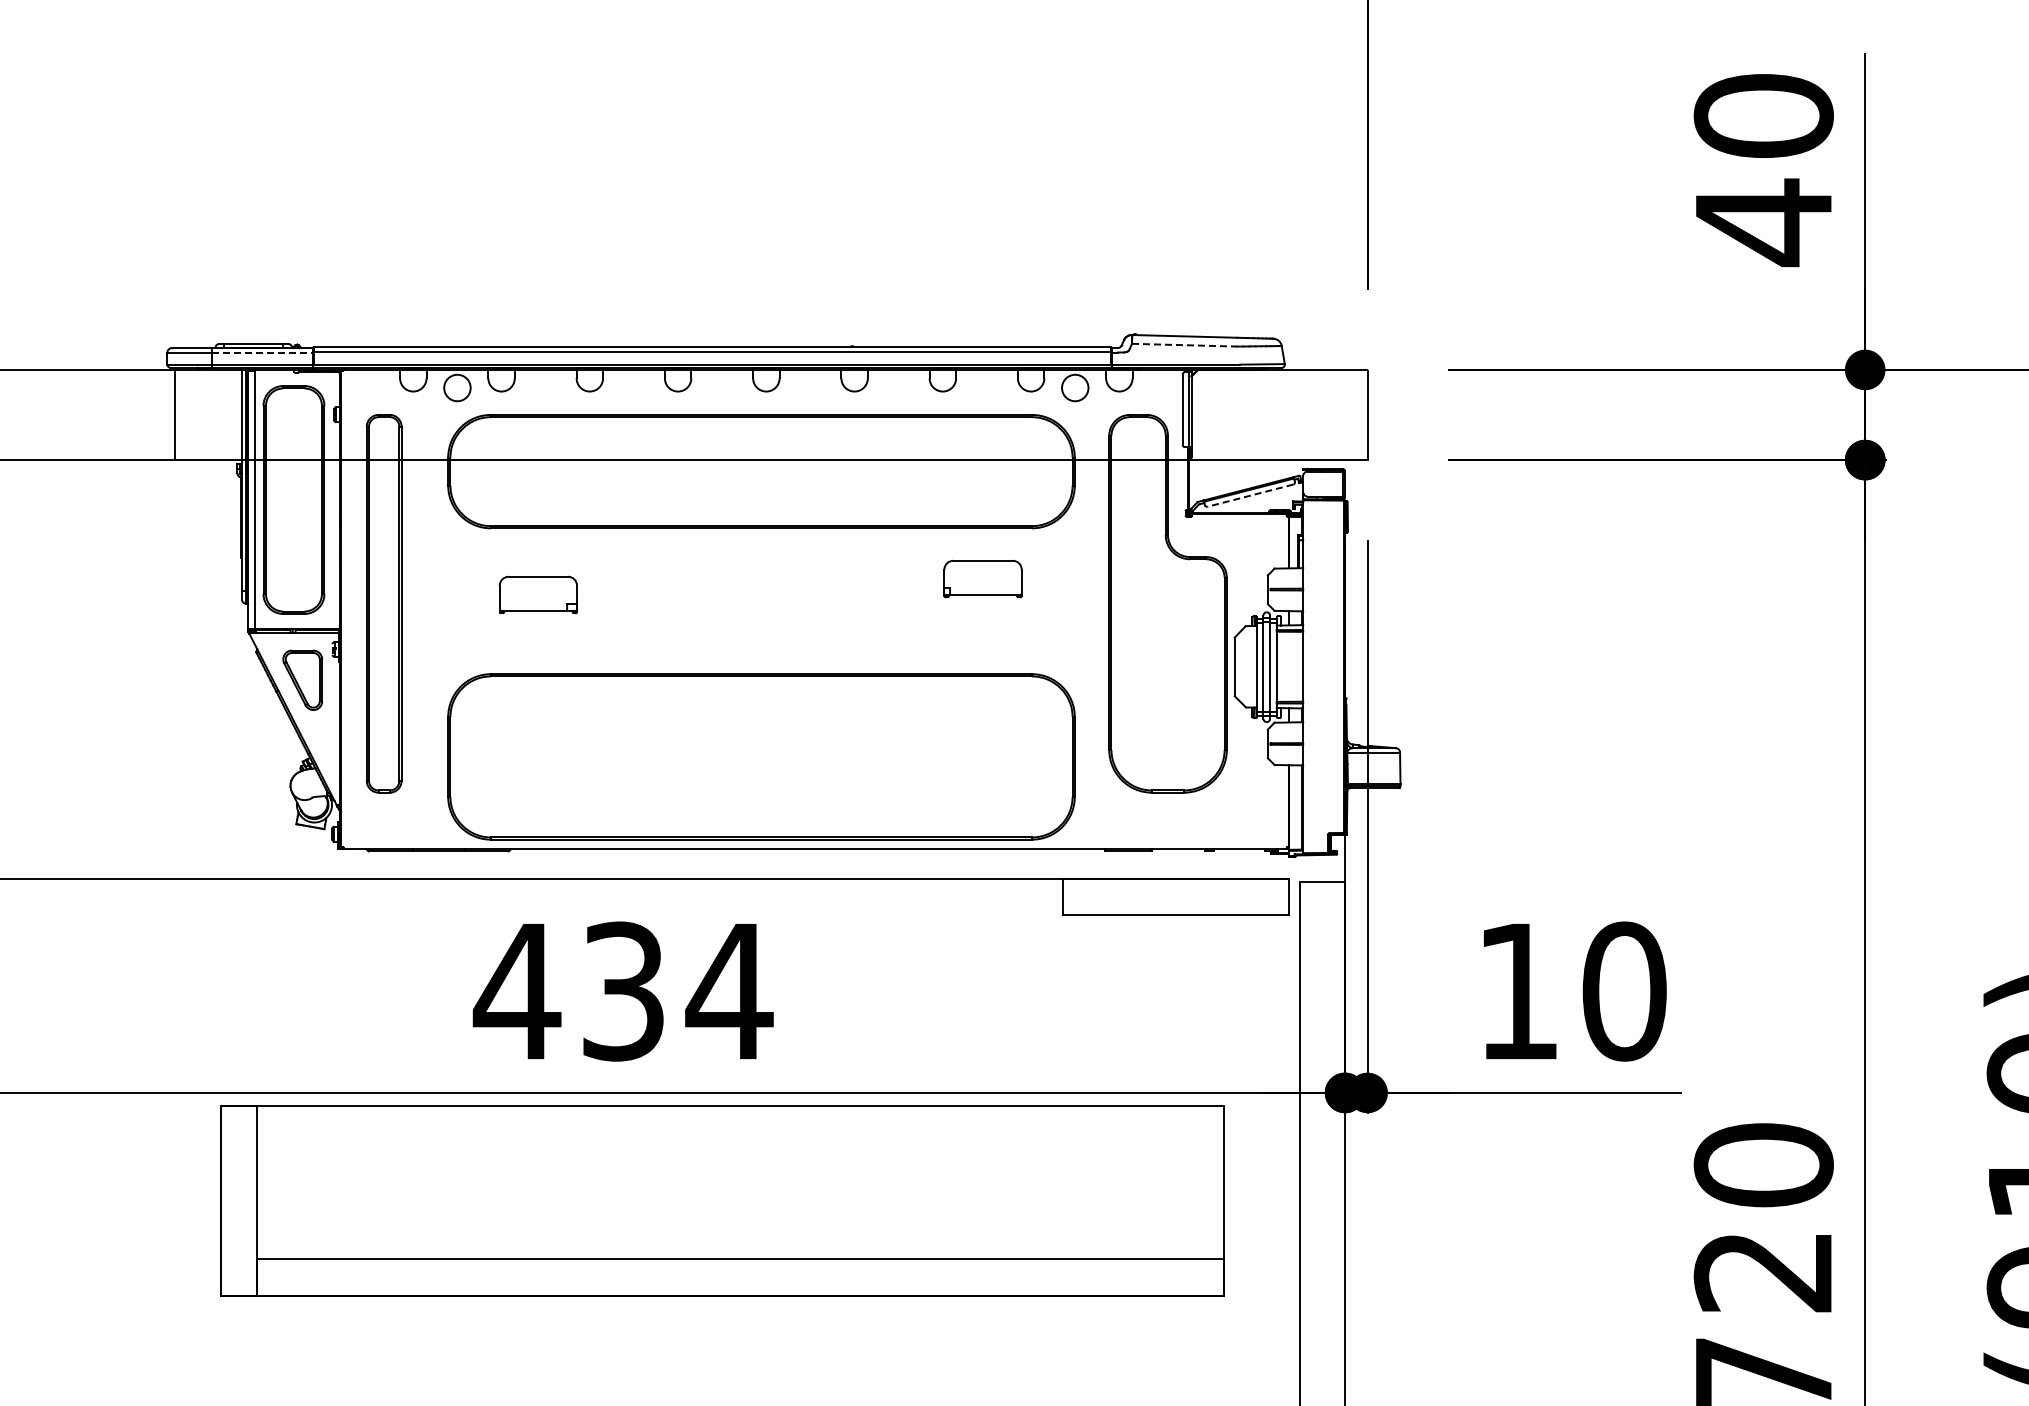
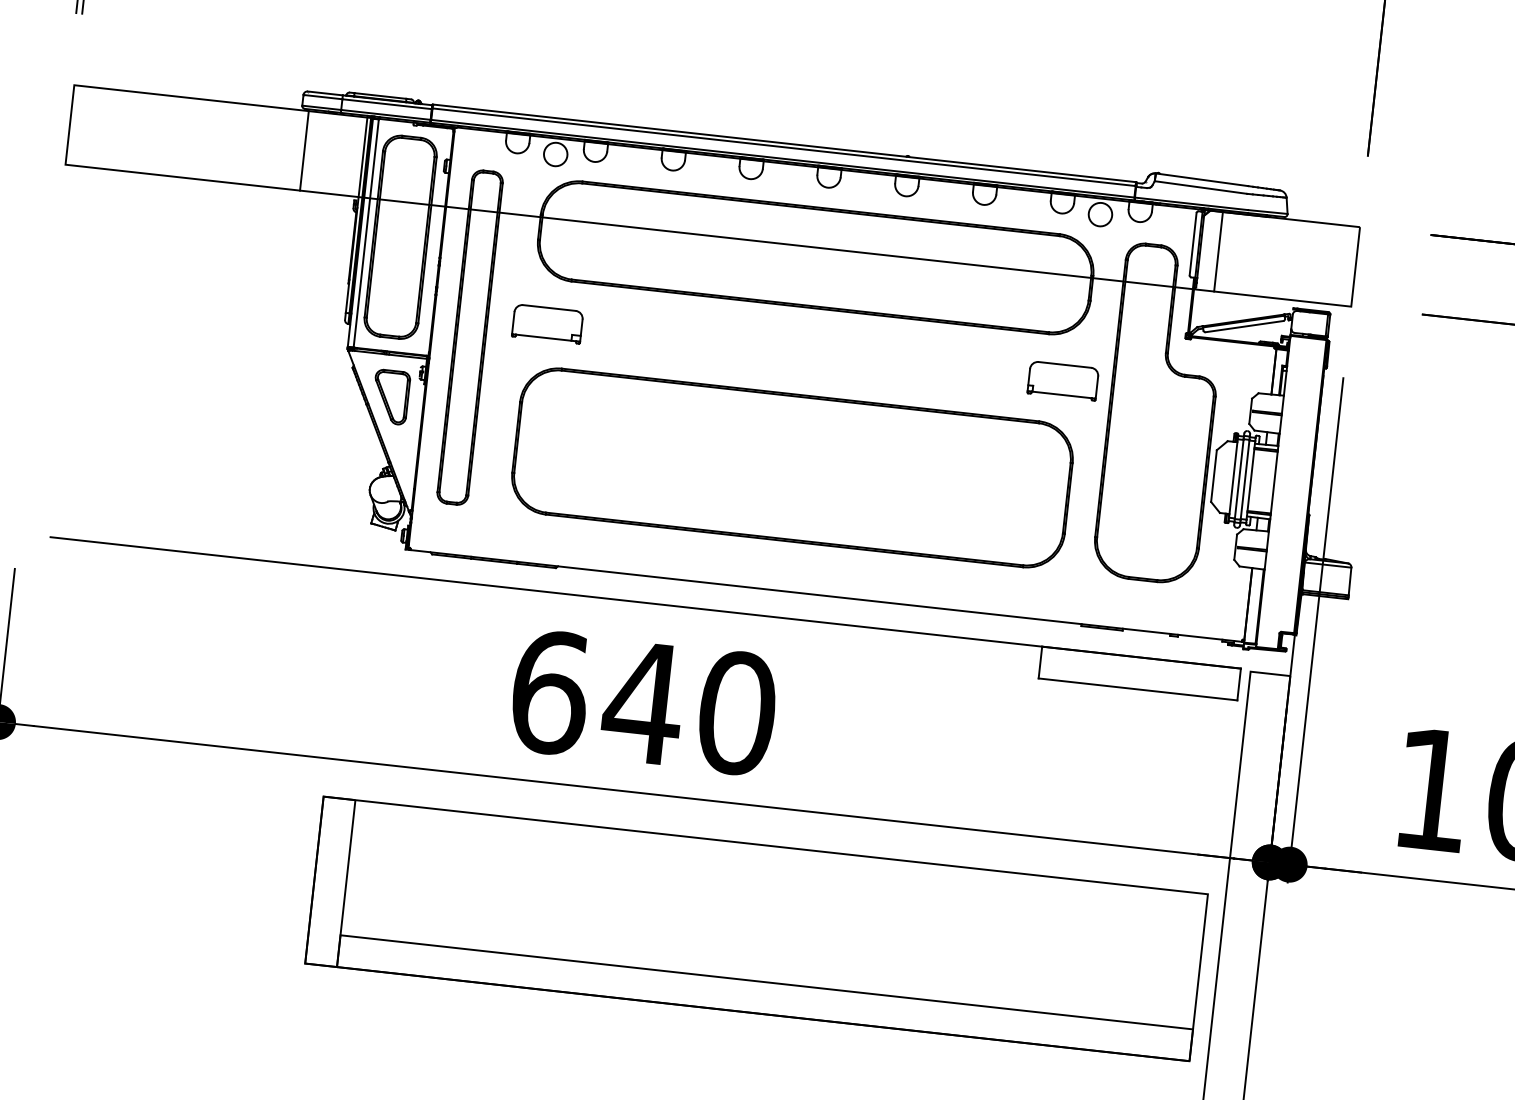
line: (1184, 345) -> (1200, 187), dashed -> solid
line: (262, 352) -> (387, 104), dashed -> solid
line: (1212, 414) -> (1218, 251), added
line: (1250, 495) -> (1244, 326), dashed -> solid
part: (982, 578) -> (1062, 380), moved
part: (537, 595) -> (546, 324), moved
part: (761, 756) -> (792, 467), moved
text: (622, 991) -> (642, 702), 434 -> 640
part: (722, 1200) -> (756, 928), moved

